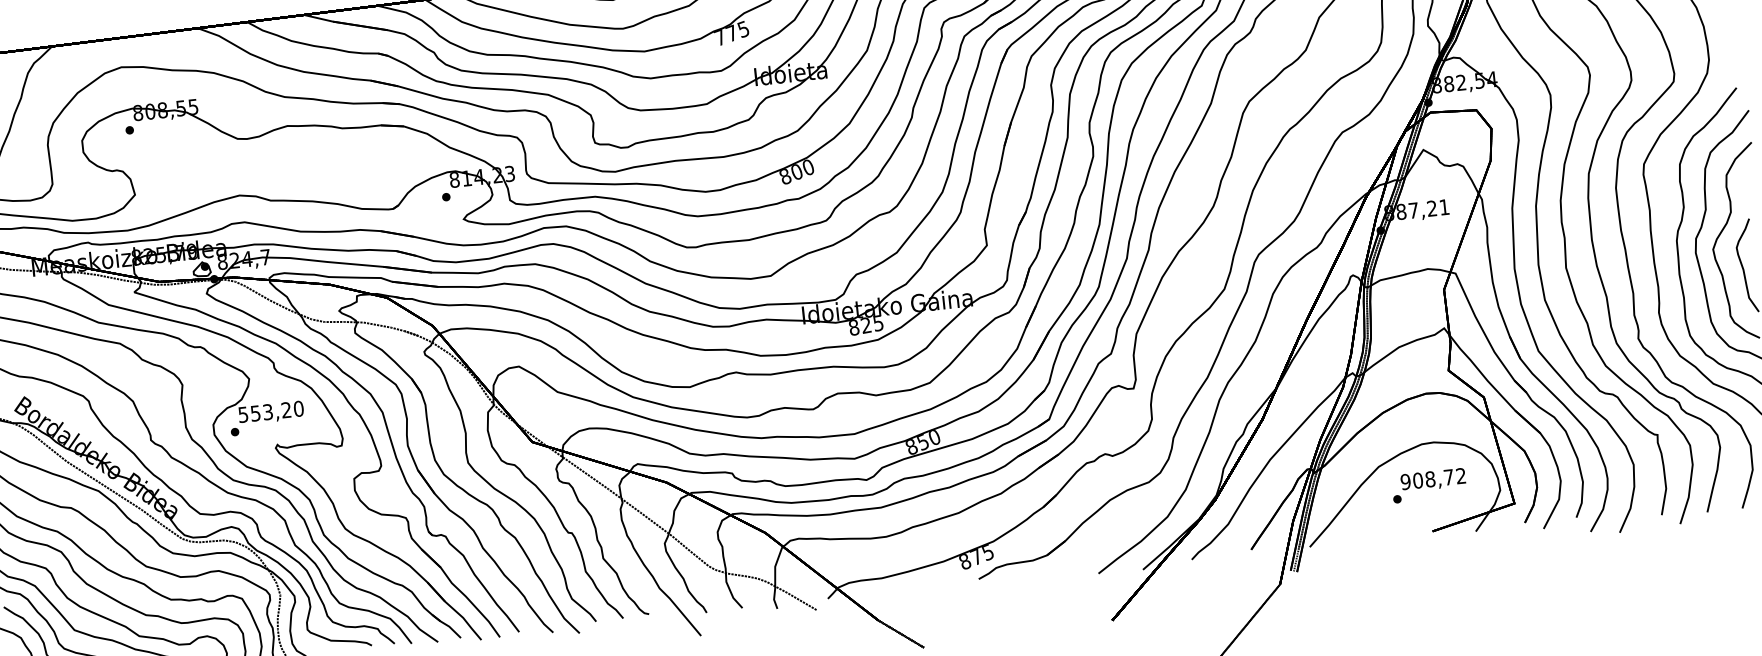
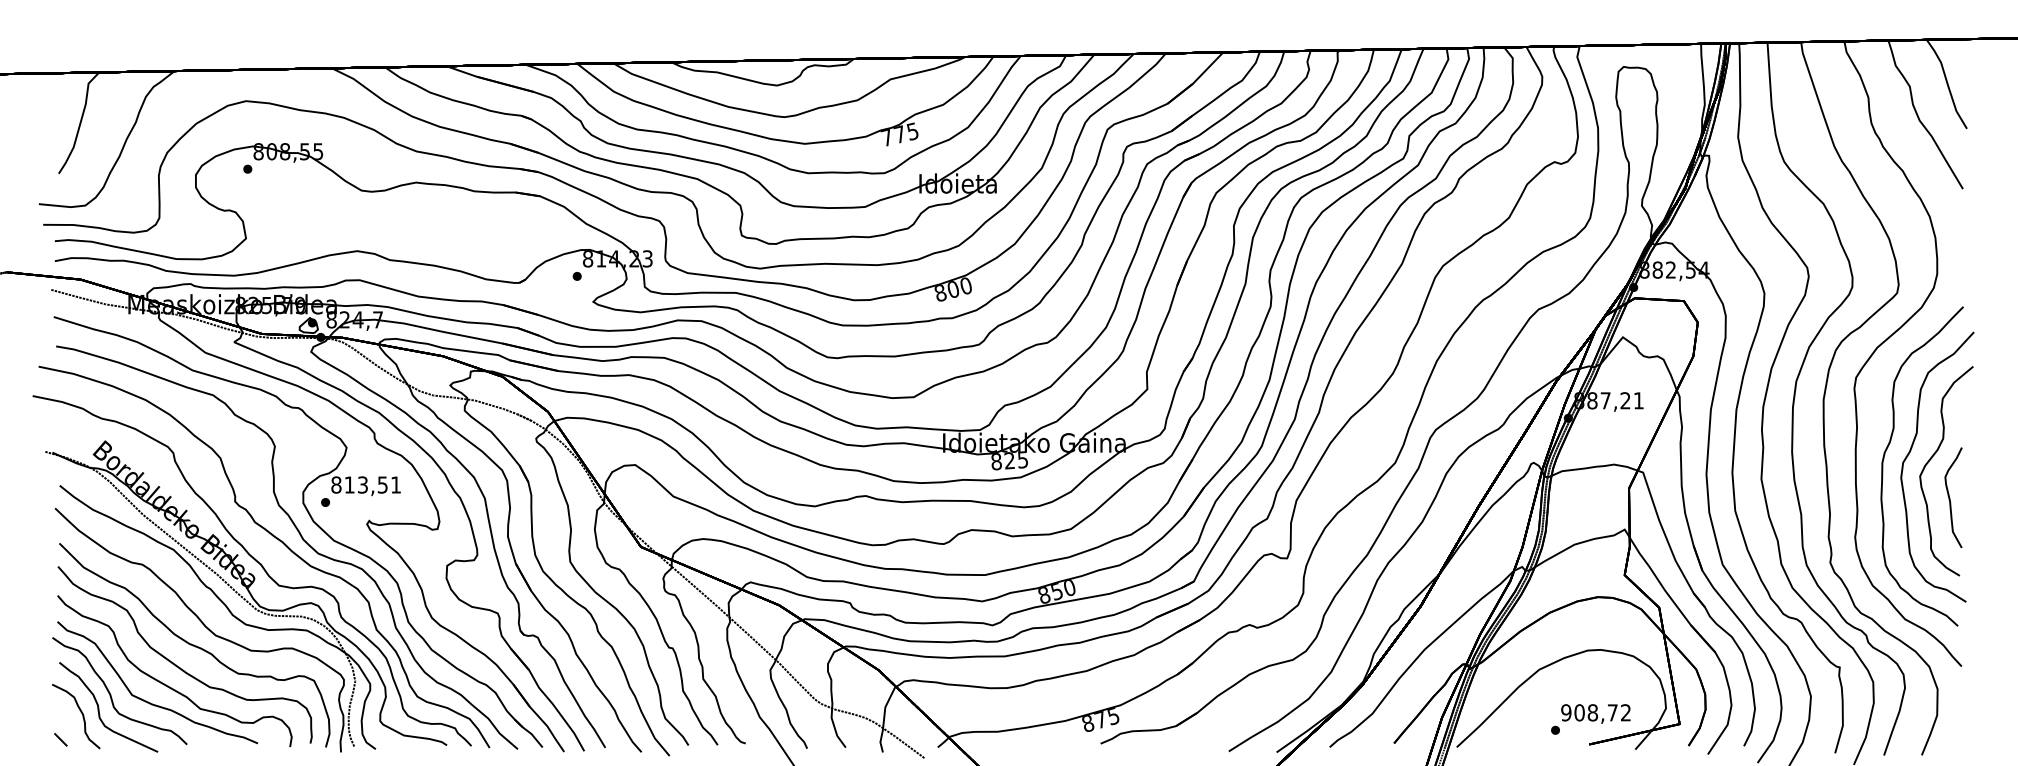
text: (271, 411) -> (366, 484), 553,20 -> 813,51
text: (1428, 485) -> (1590, 719), moved

